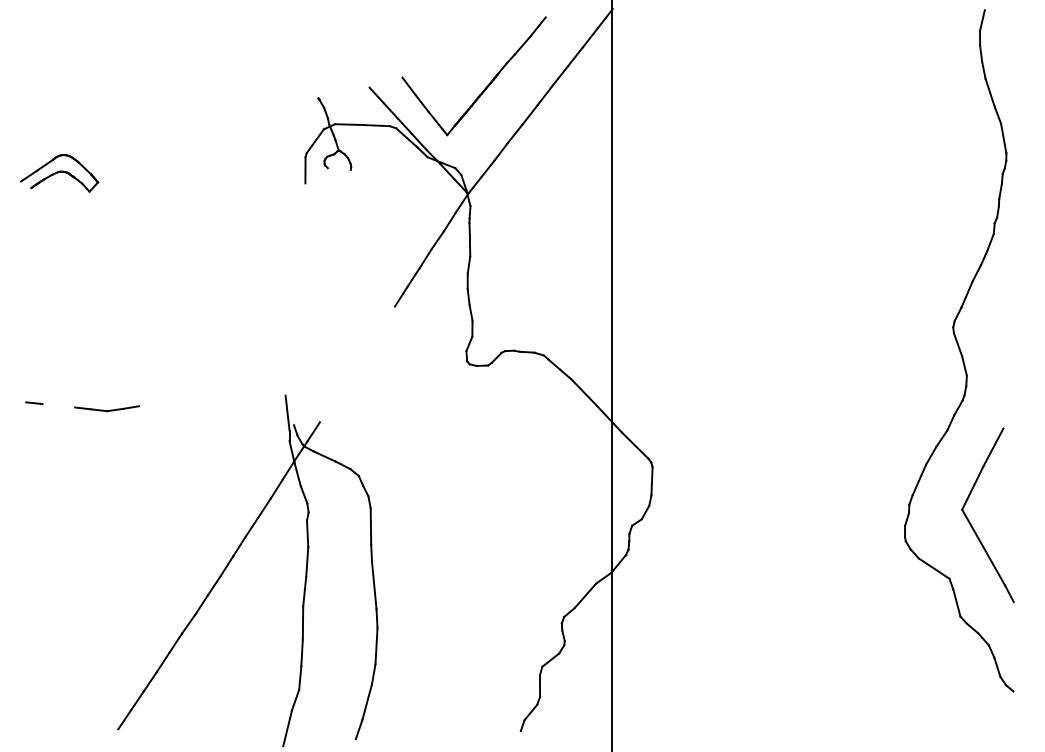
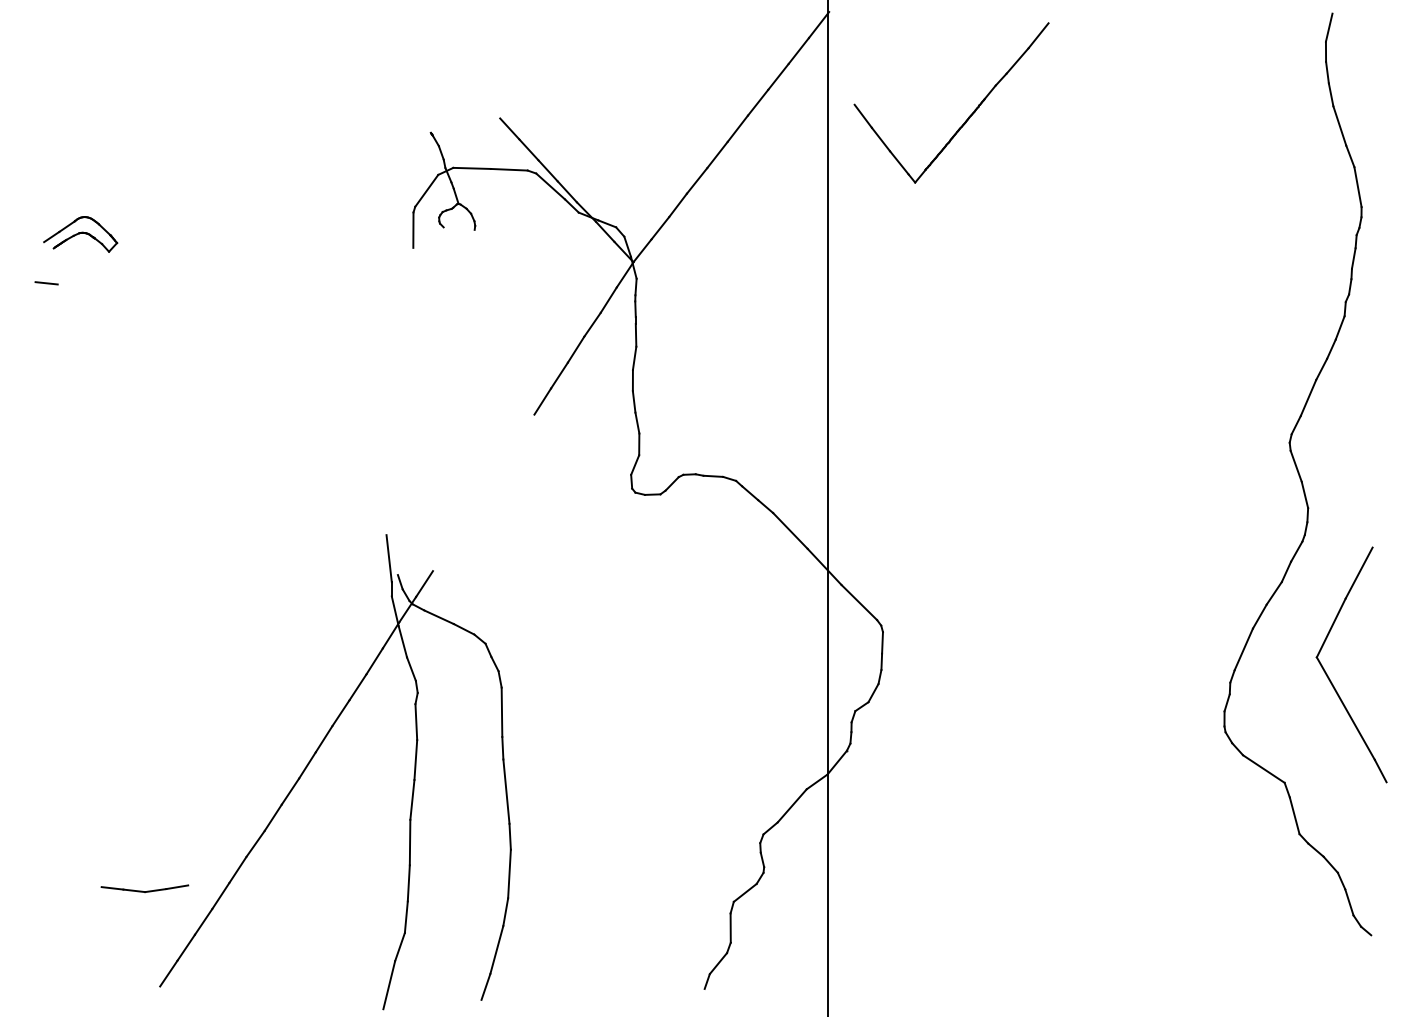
part: (486, 86) -> (968, 116), moved
part: (59, 173) -> (80, 234), size x0.7
line: (34, 403) -> (46, 283), moved
part: (106, 408) -> (144, 888), moved
part: (970, 523) -> (1328, 675), moved

